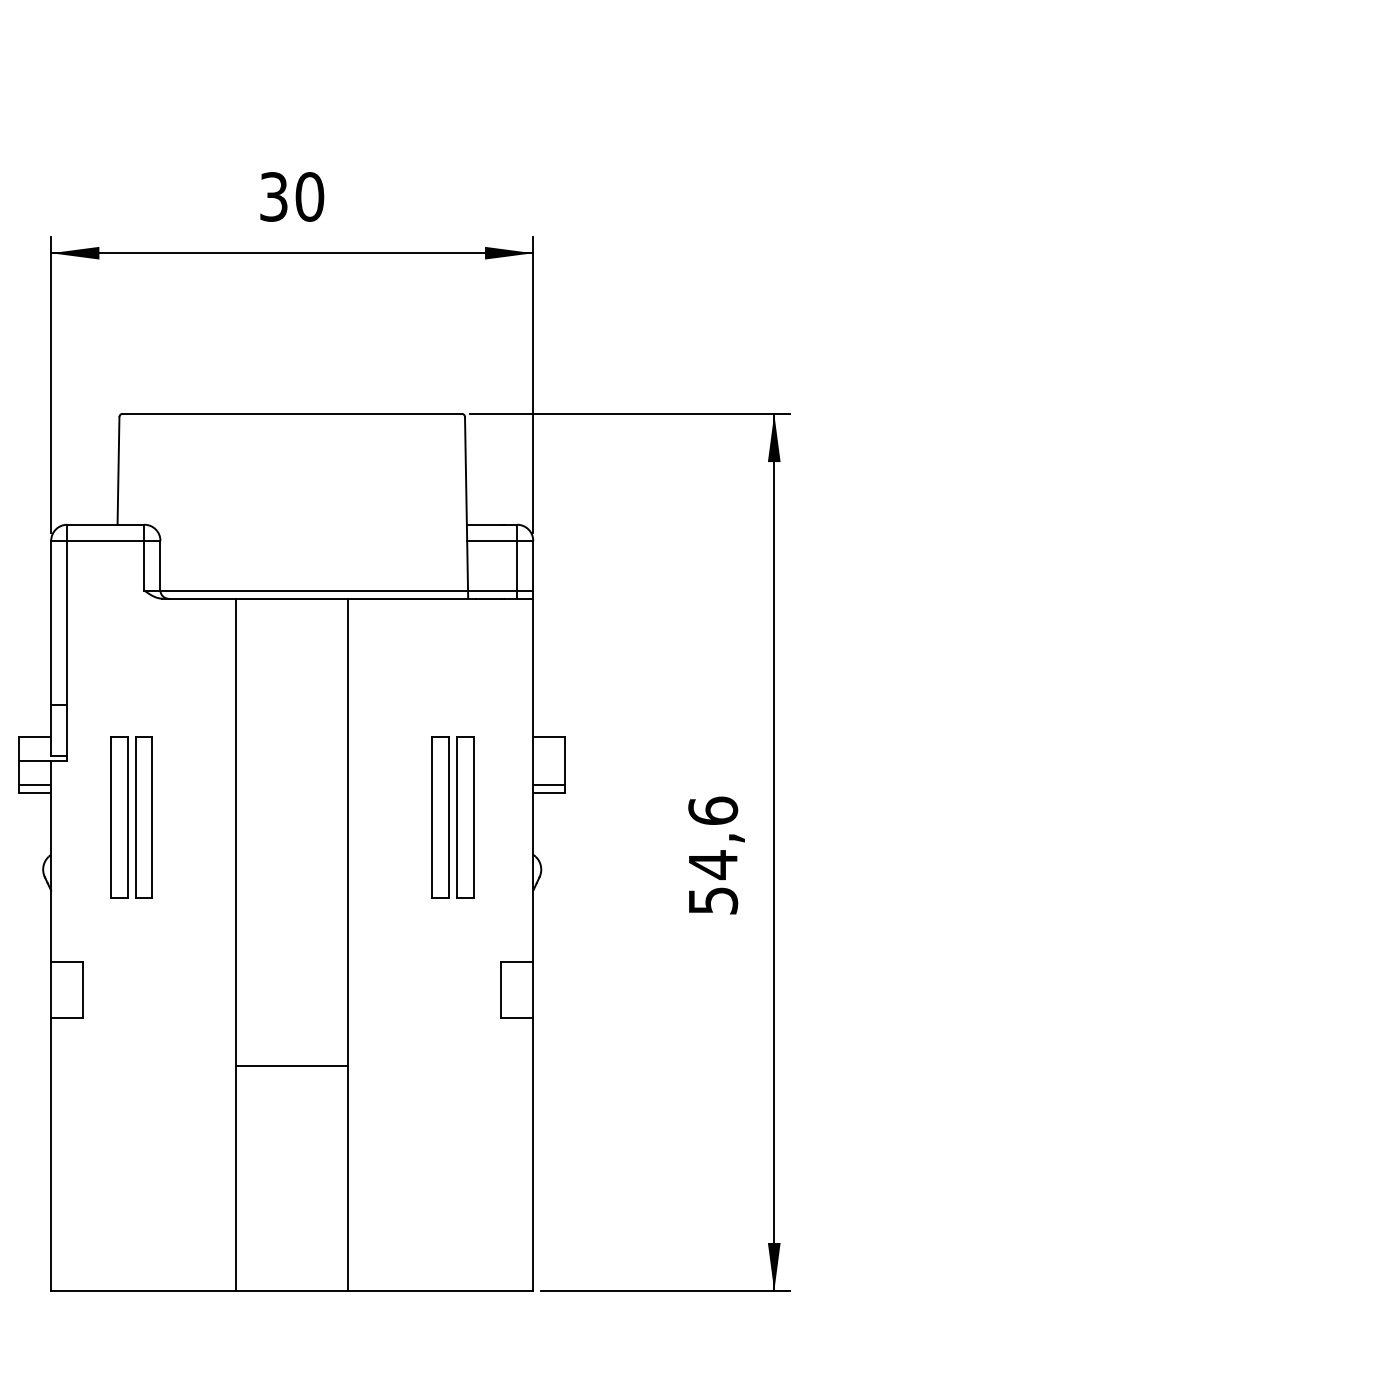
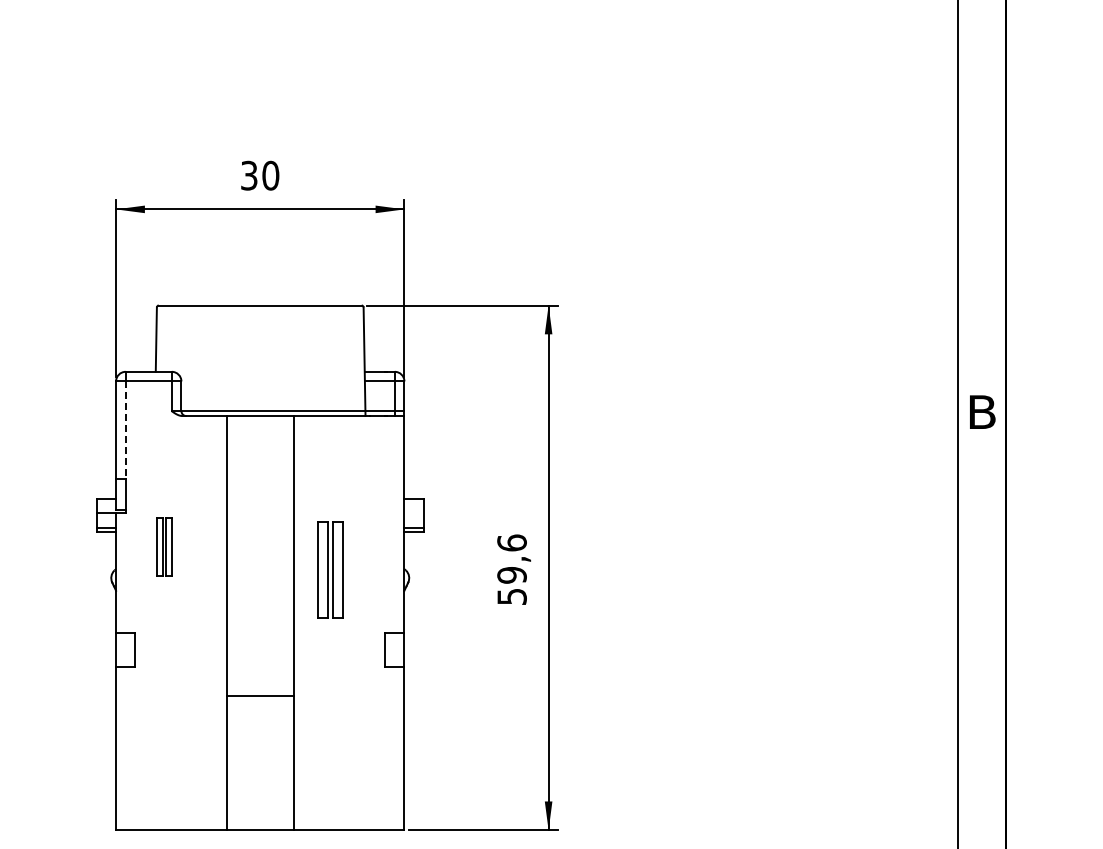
line: (66, 622) -> (125, 430), solid -> dashed
part: (132, 816) -> (164, 546), size x0.6
part: (453, 816) -> (330, 569), moved
text: (712, 865) -> (511, 575), 54,6 -> 59,6

